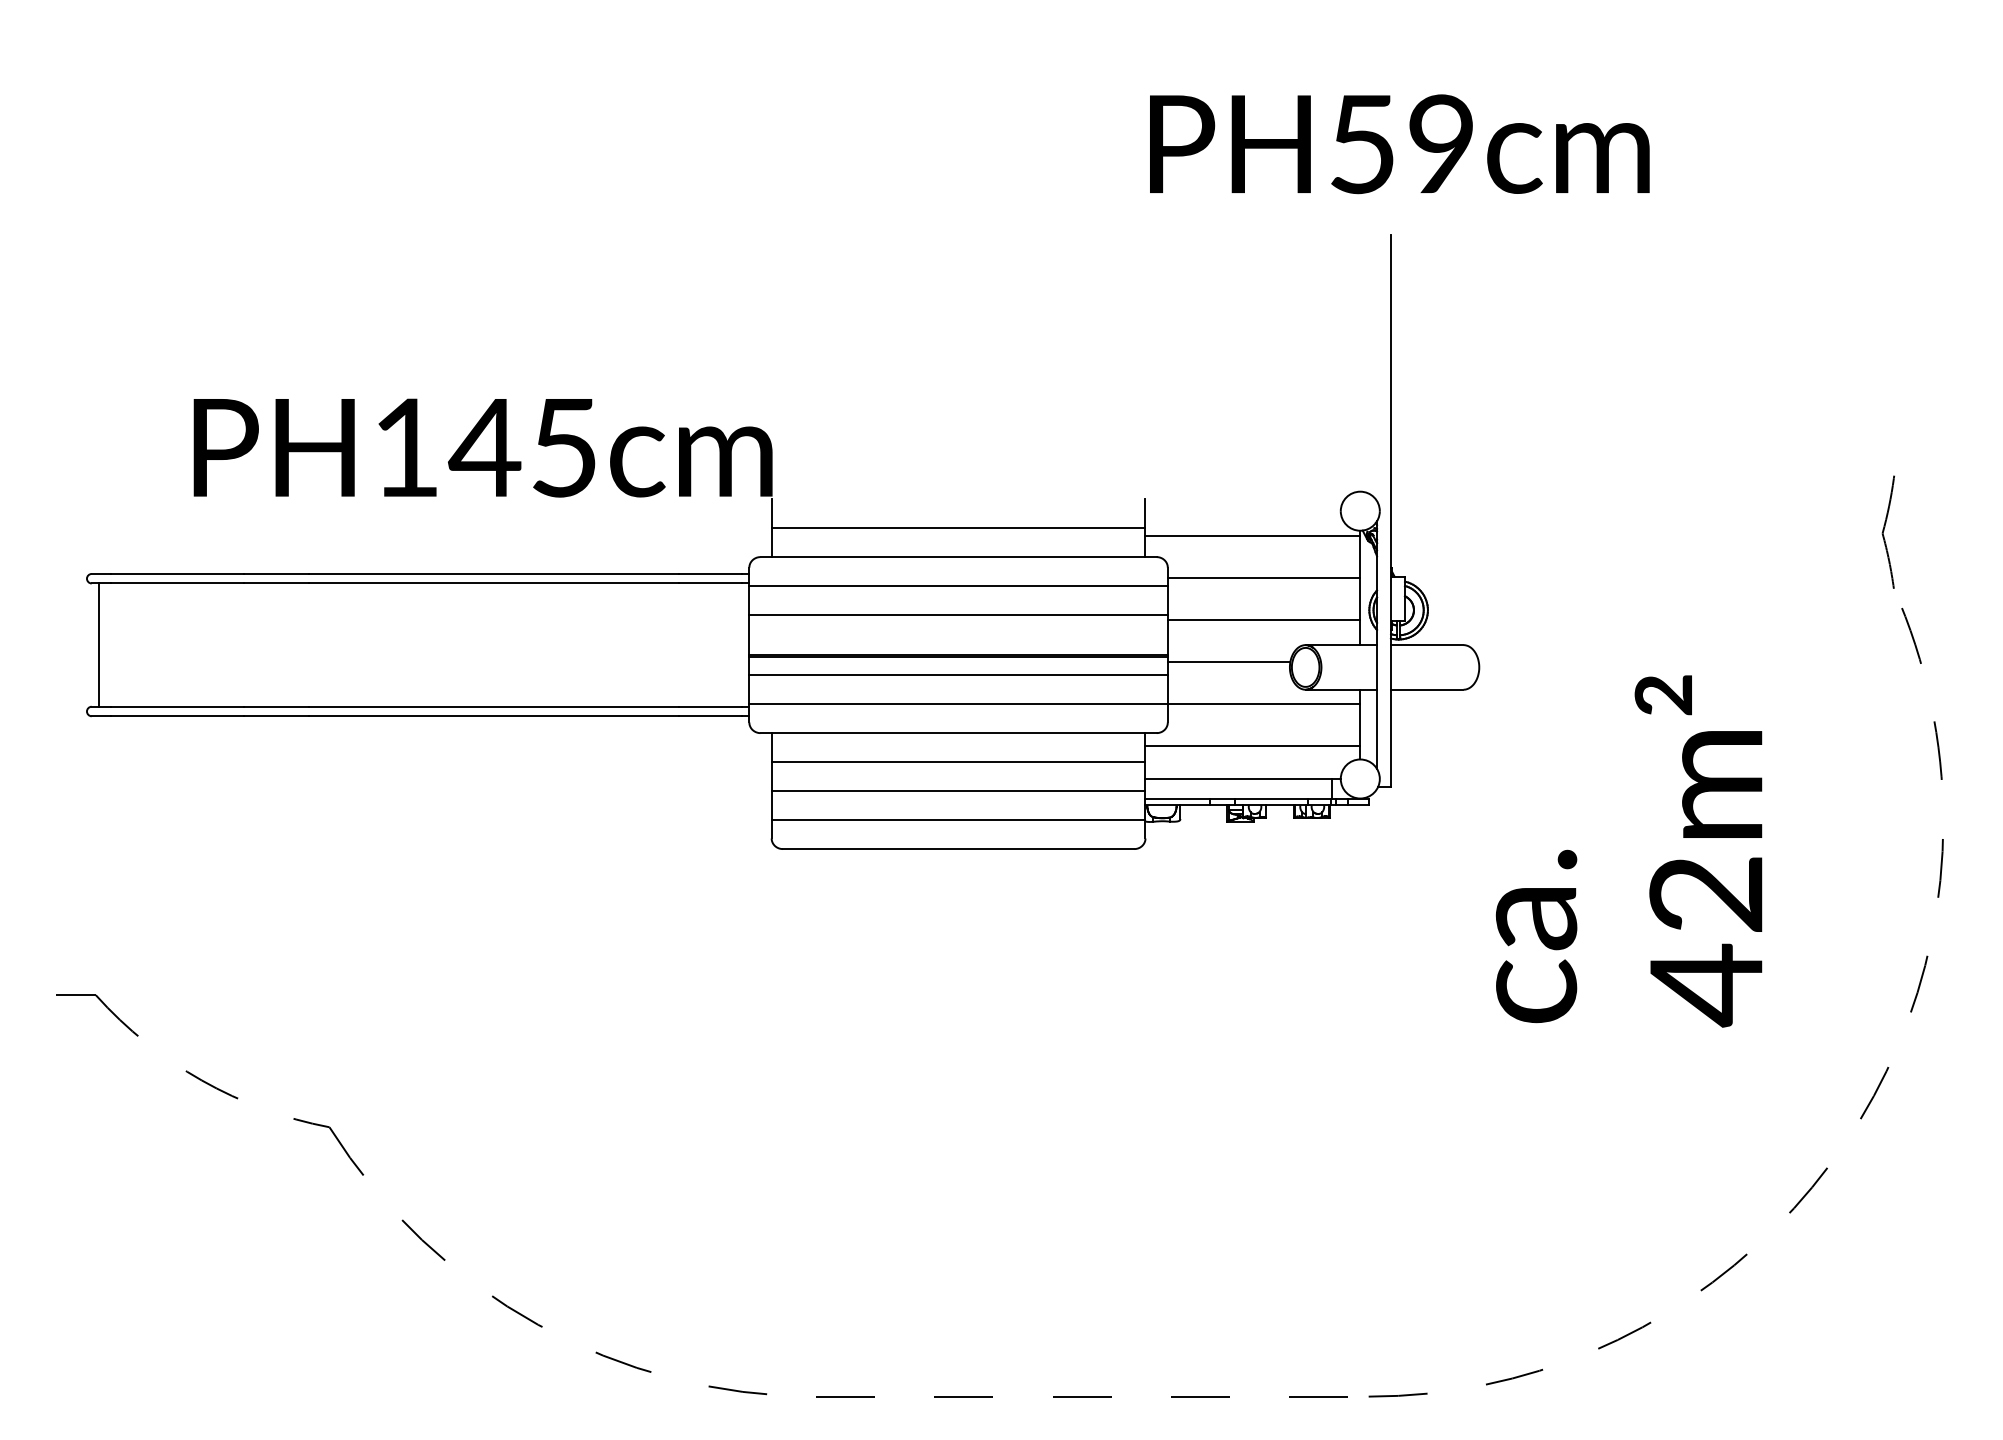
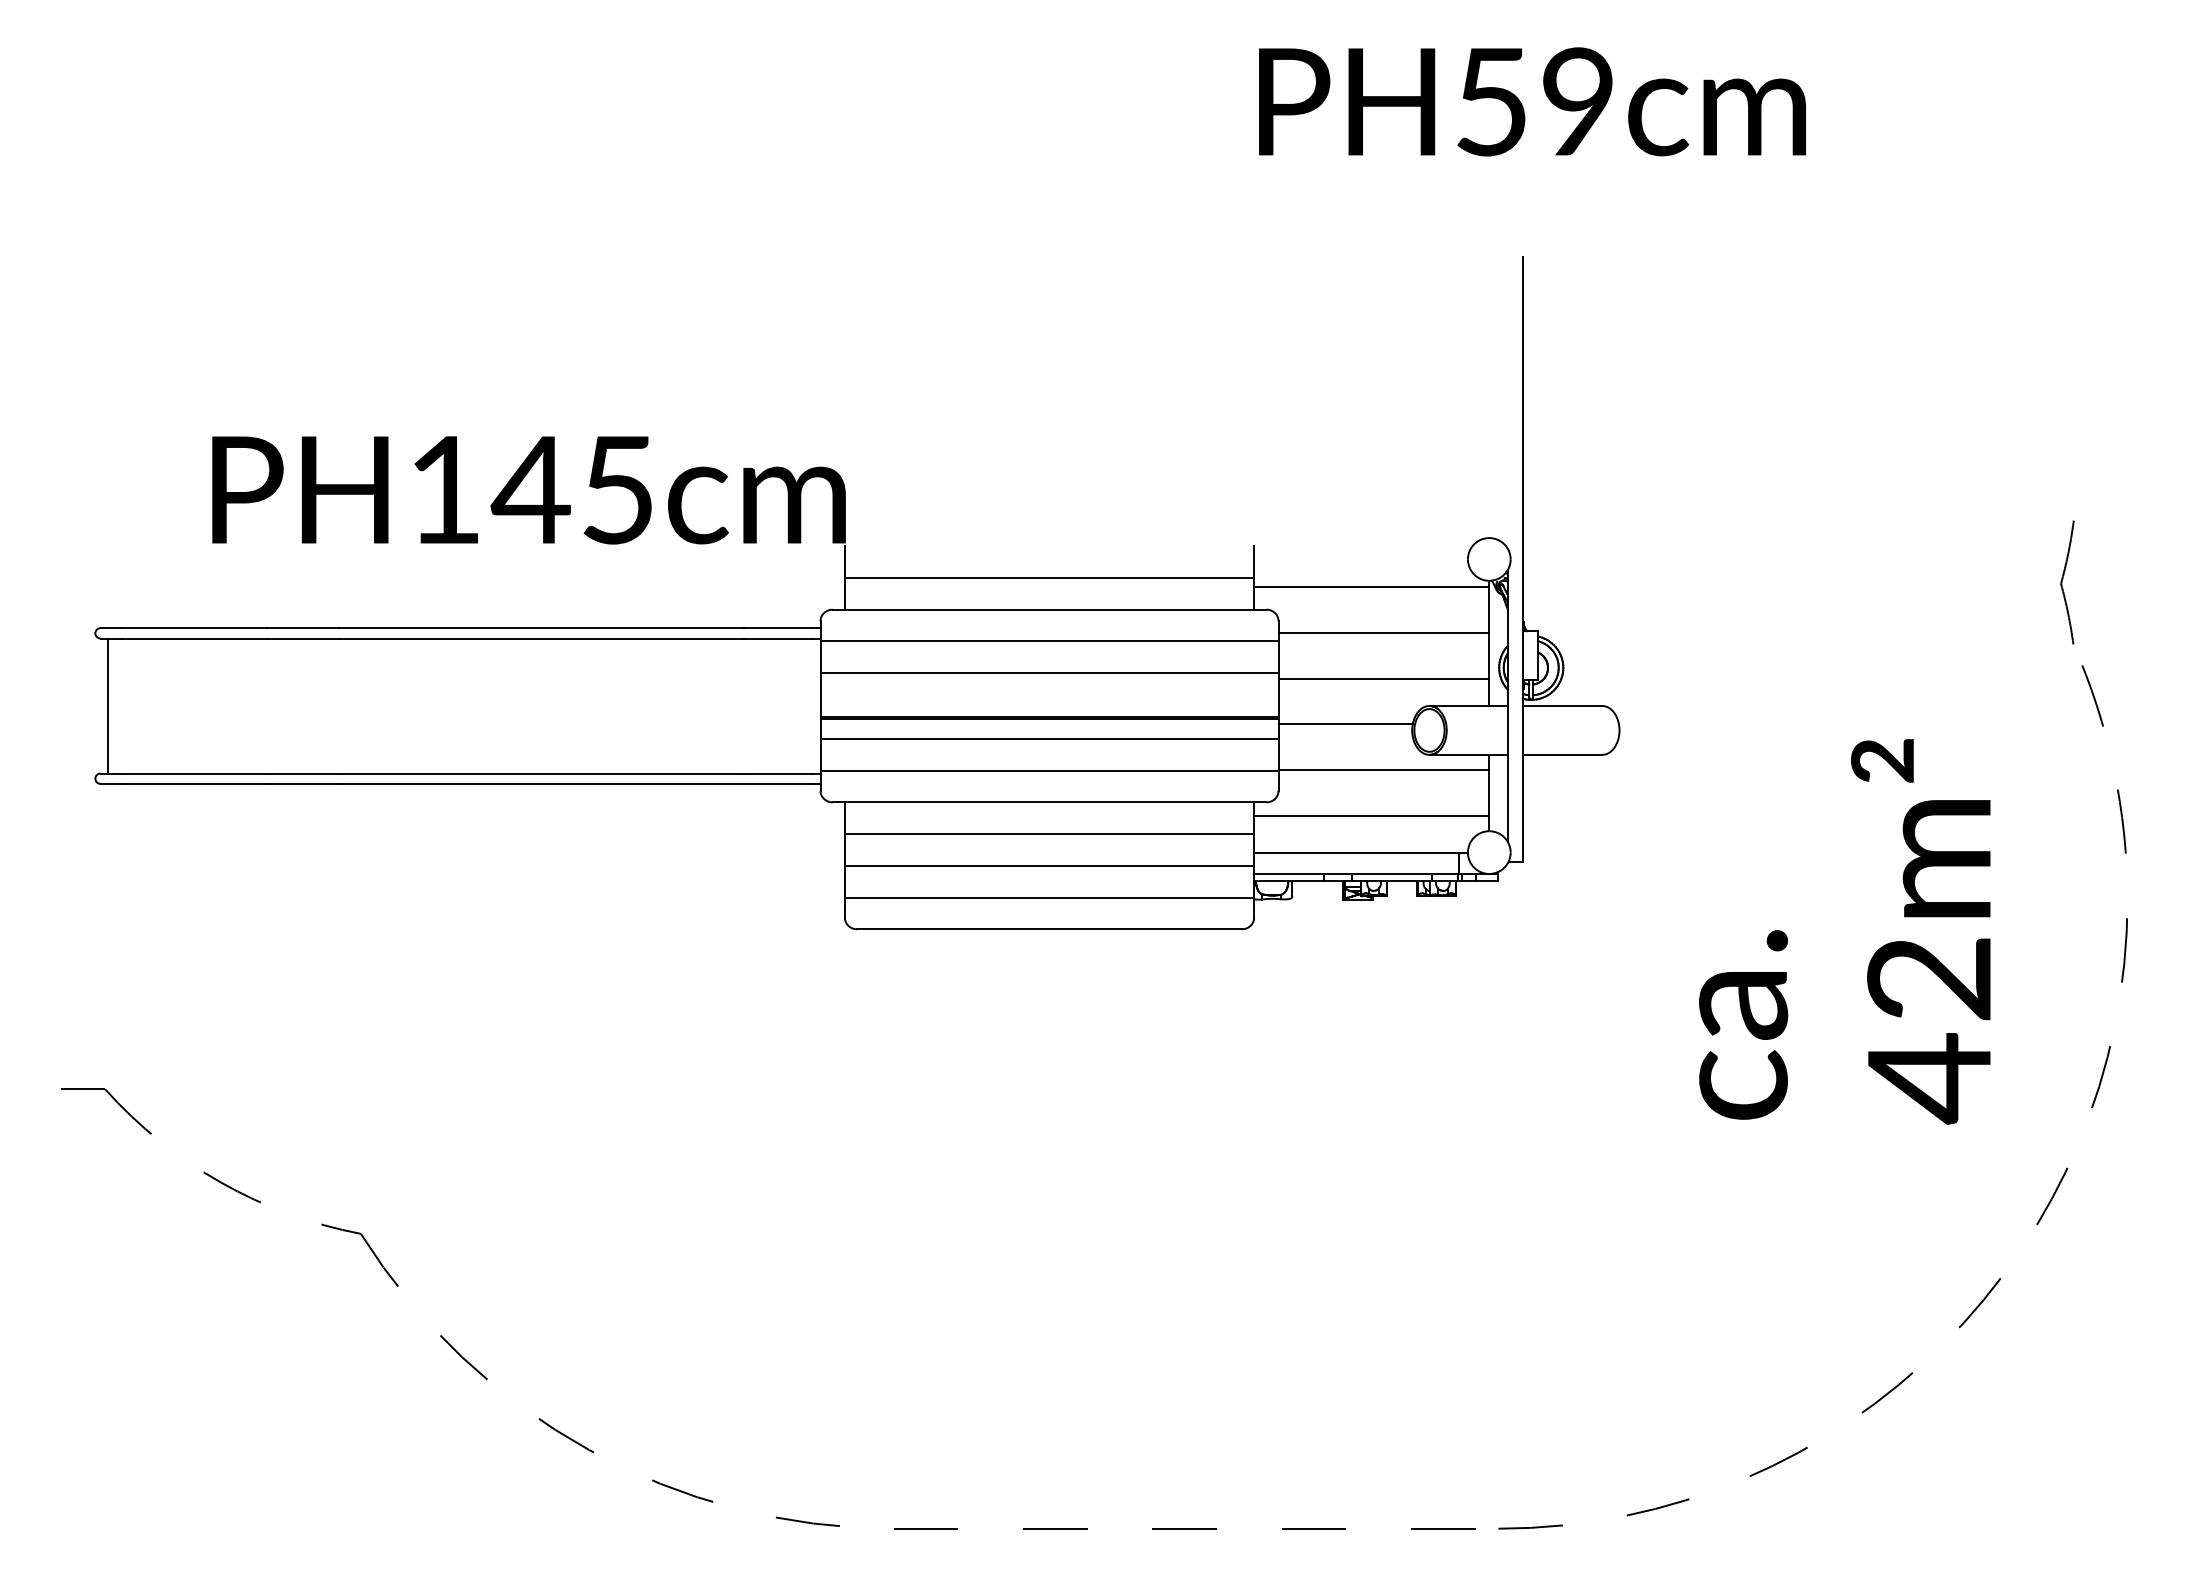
text: (1399, 144) -> (1532, 102), moved
text: (1628, 851) -> (1844, 931), moved

